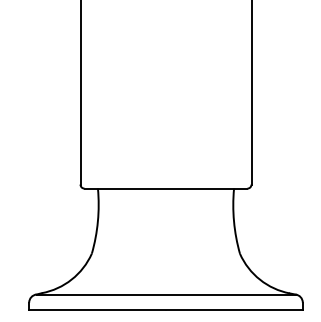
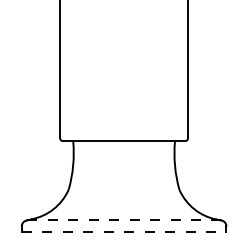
line: (166, 294) -> (124, 220), solid -> dashed
line: (166, 309) -> (124, 231), solid -> dashed

